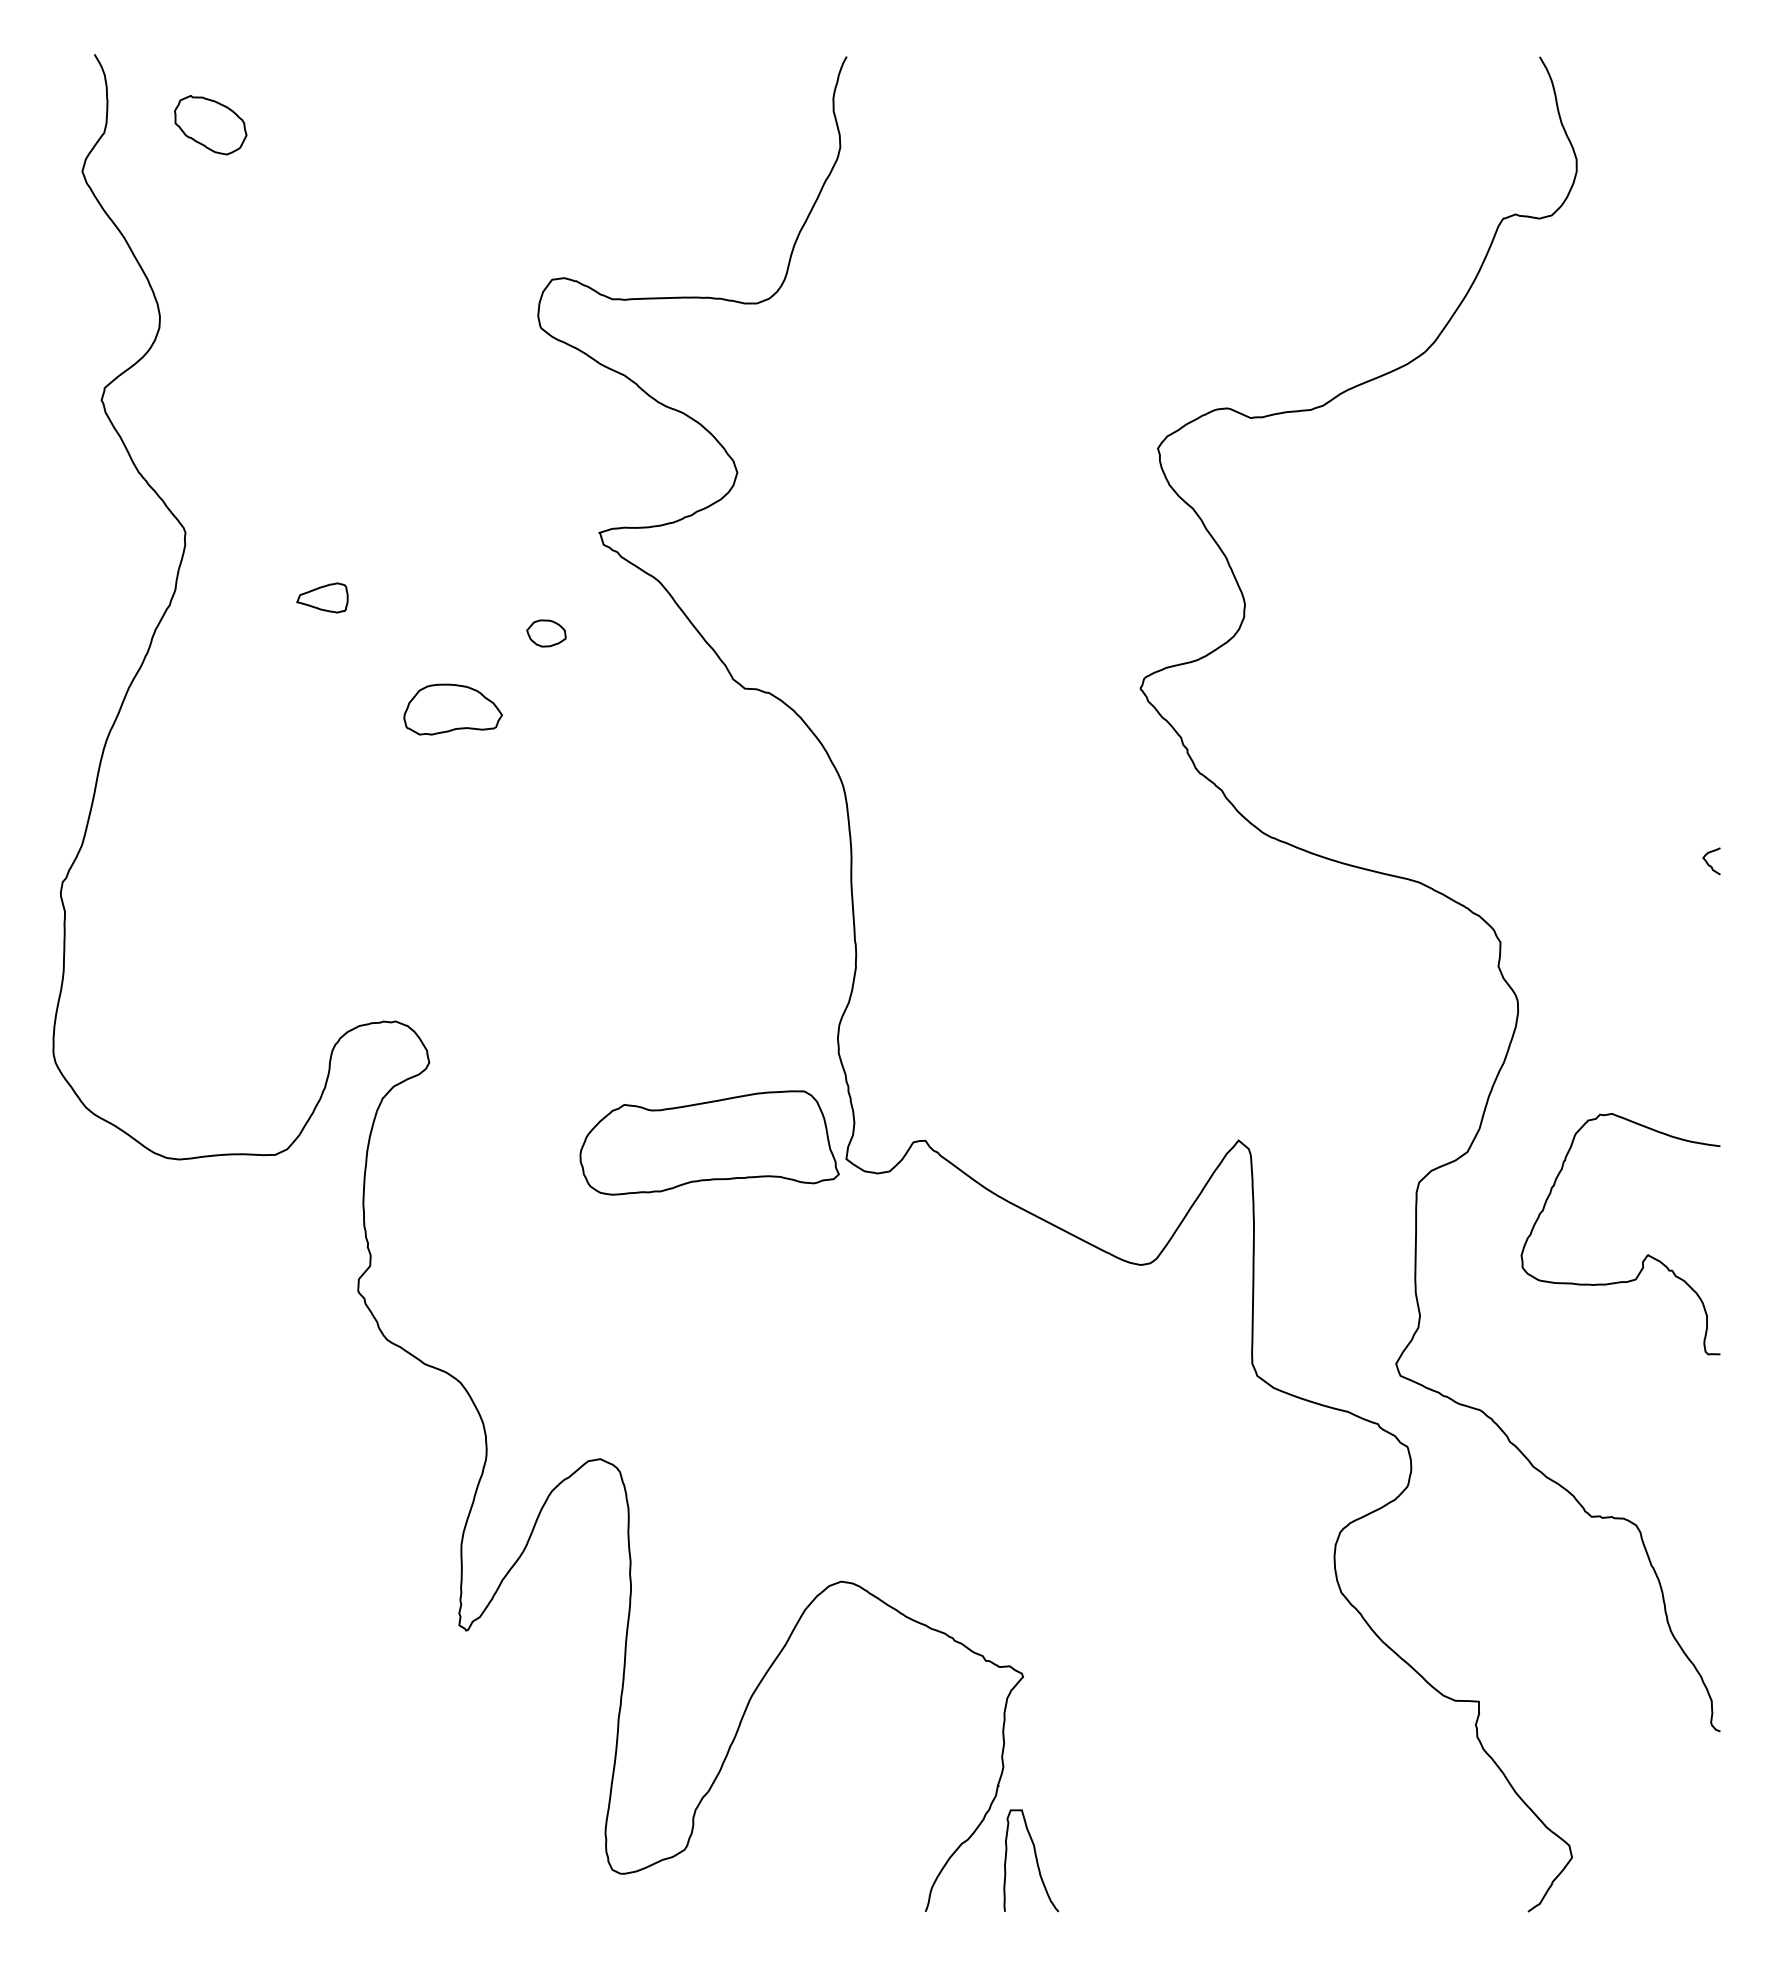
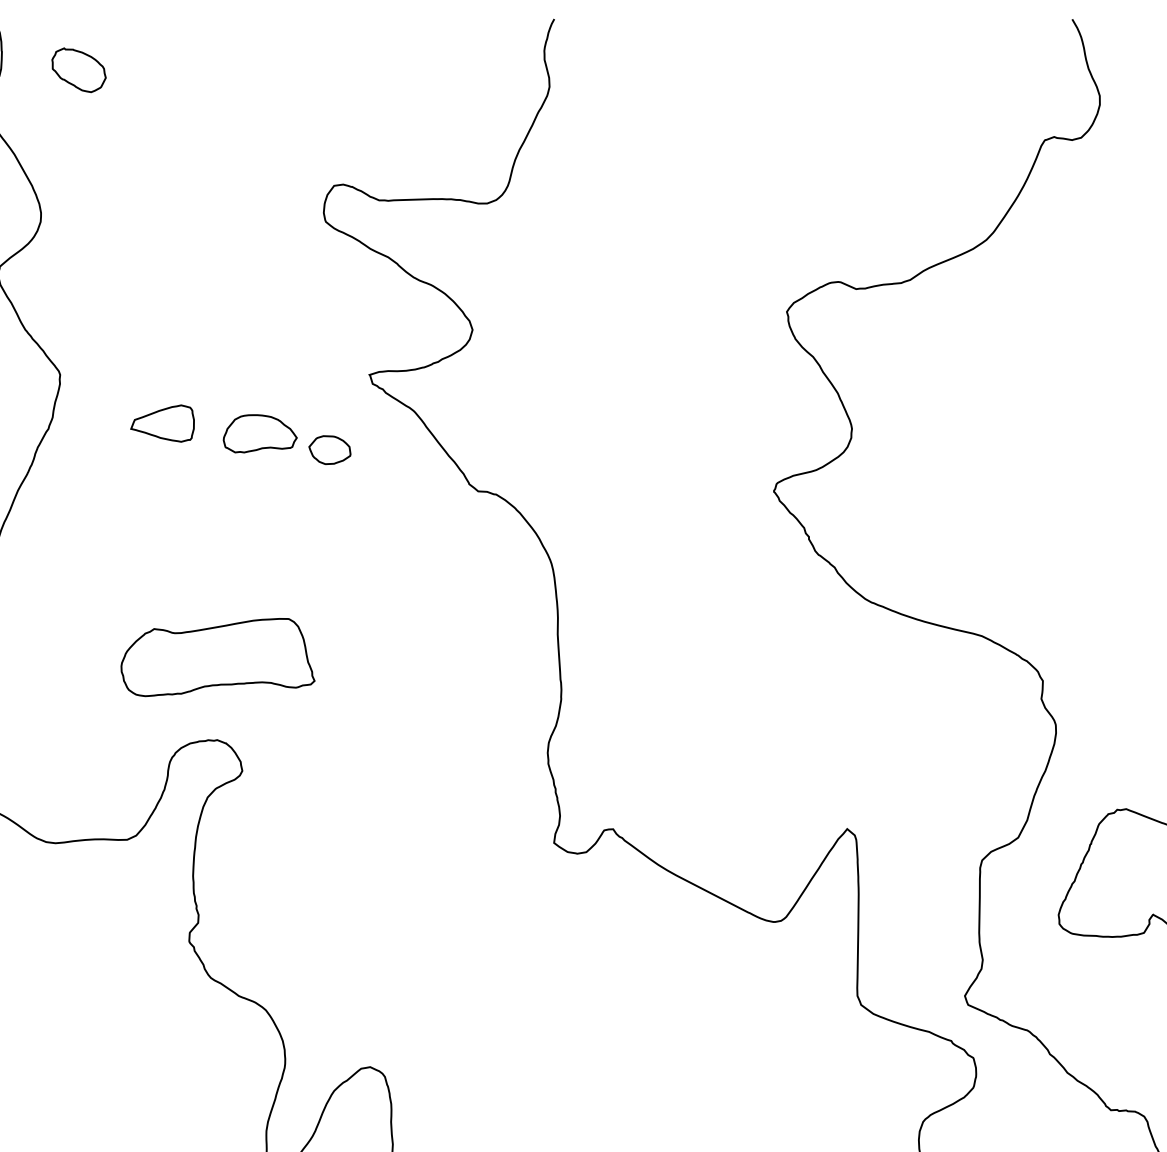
part: (322, 597) -> (162, 423), size x1.67
part: (546, 633) -> (329, 450), size x1.43
part: (453, 709) -> (260, 433), moved
part: (709, 1142) -> (217, 657), moved

